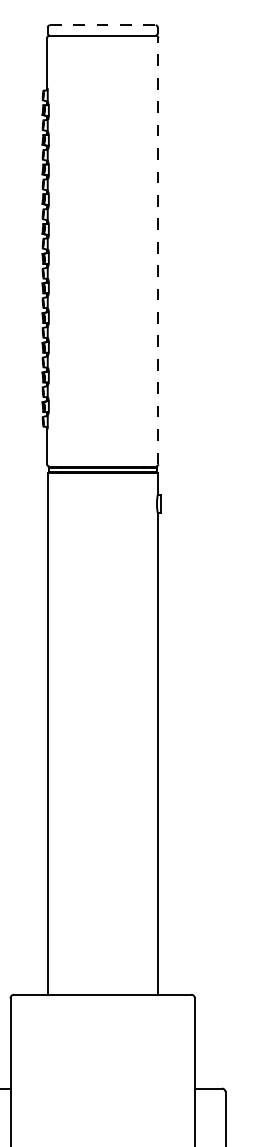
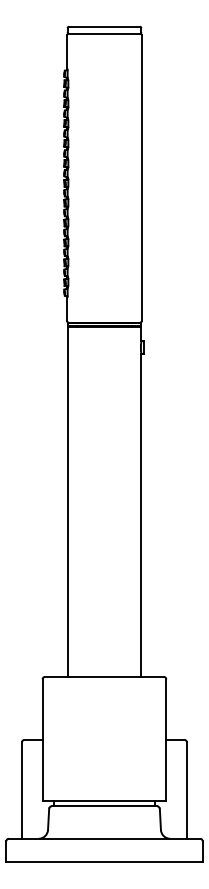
line: (102, 24) -> (104, 26), dashed -> solid
line: (157, 251) -> (141, 178), dashed -> solid

